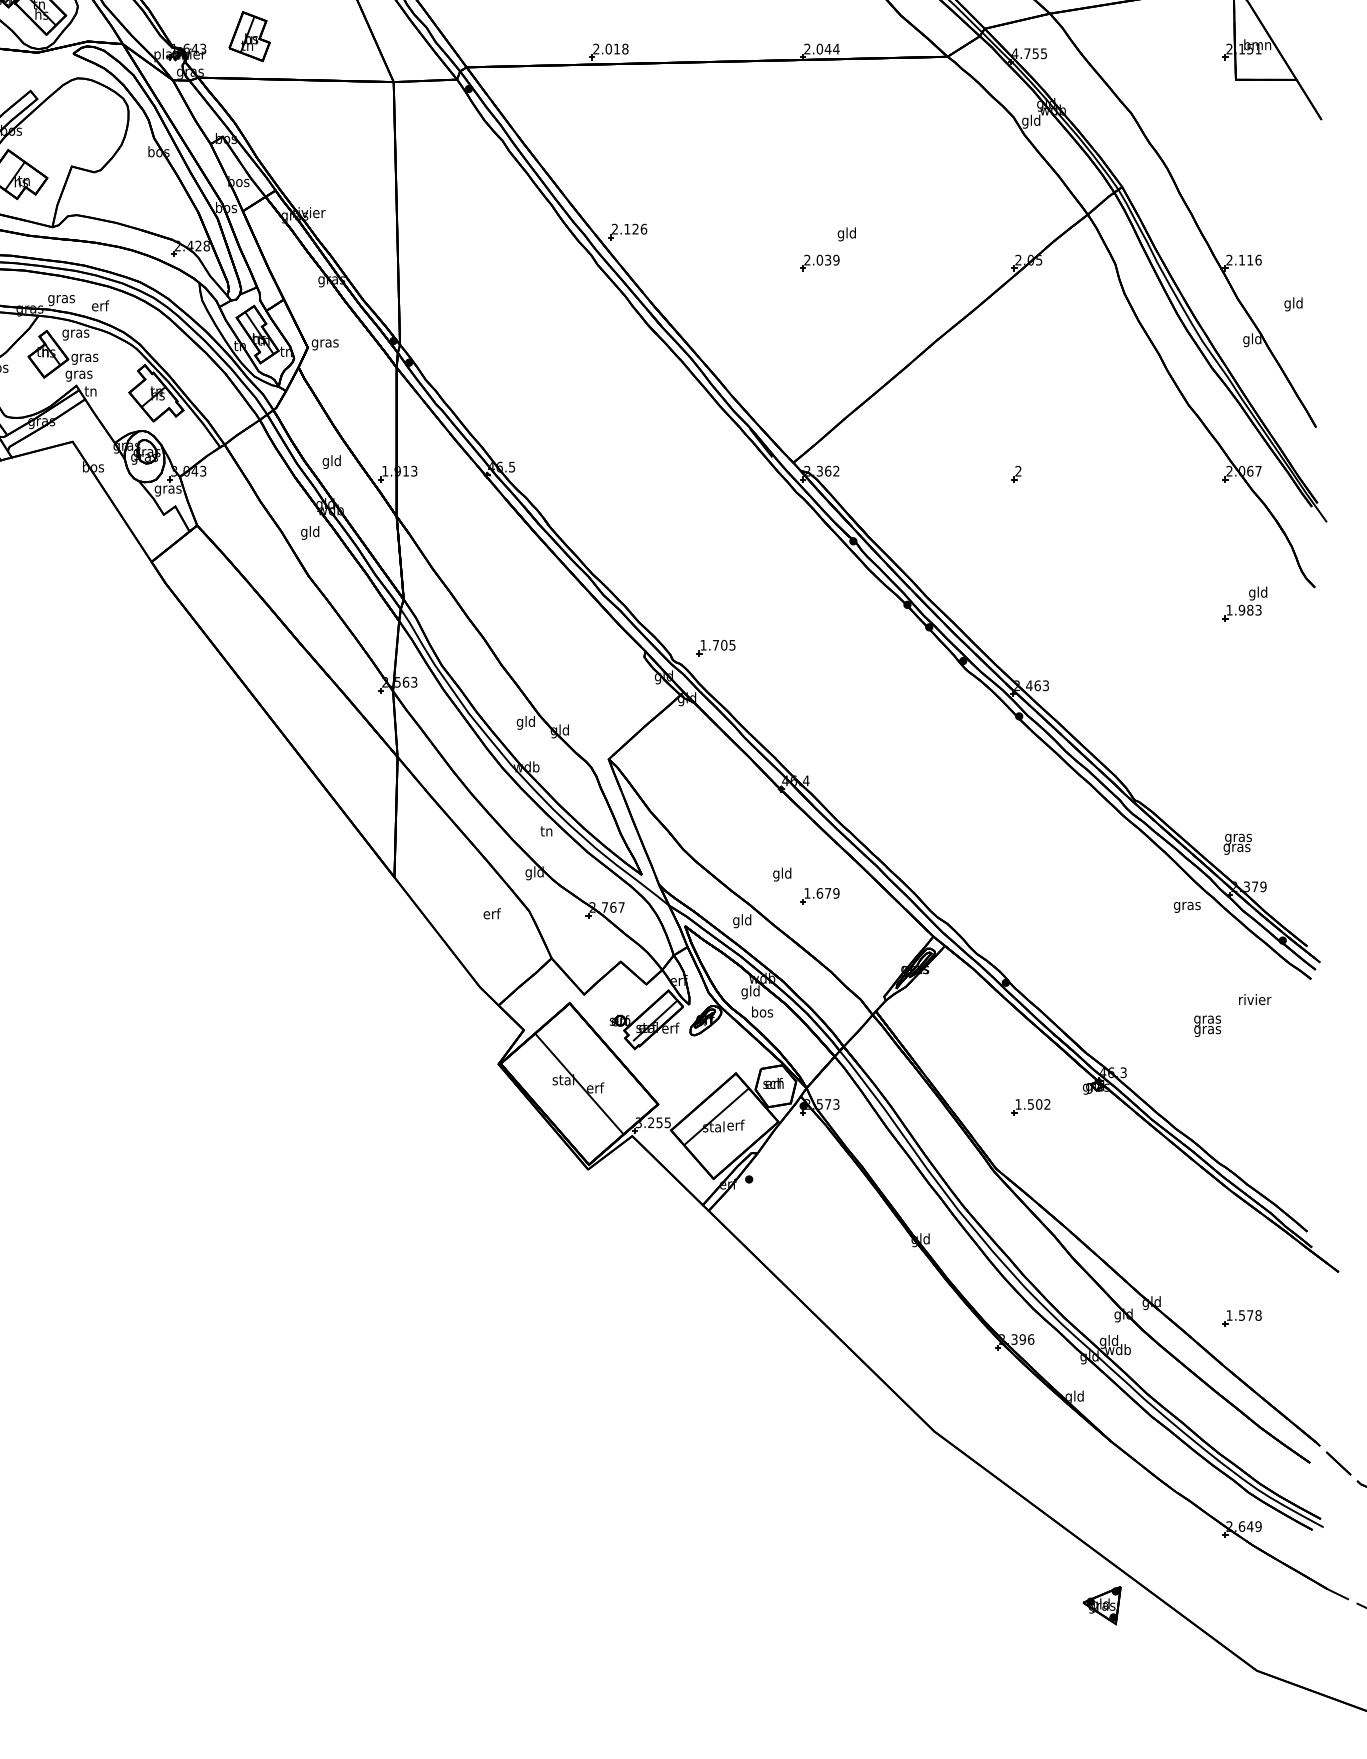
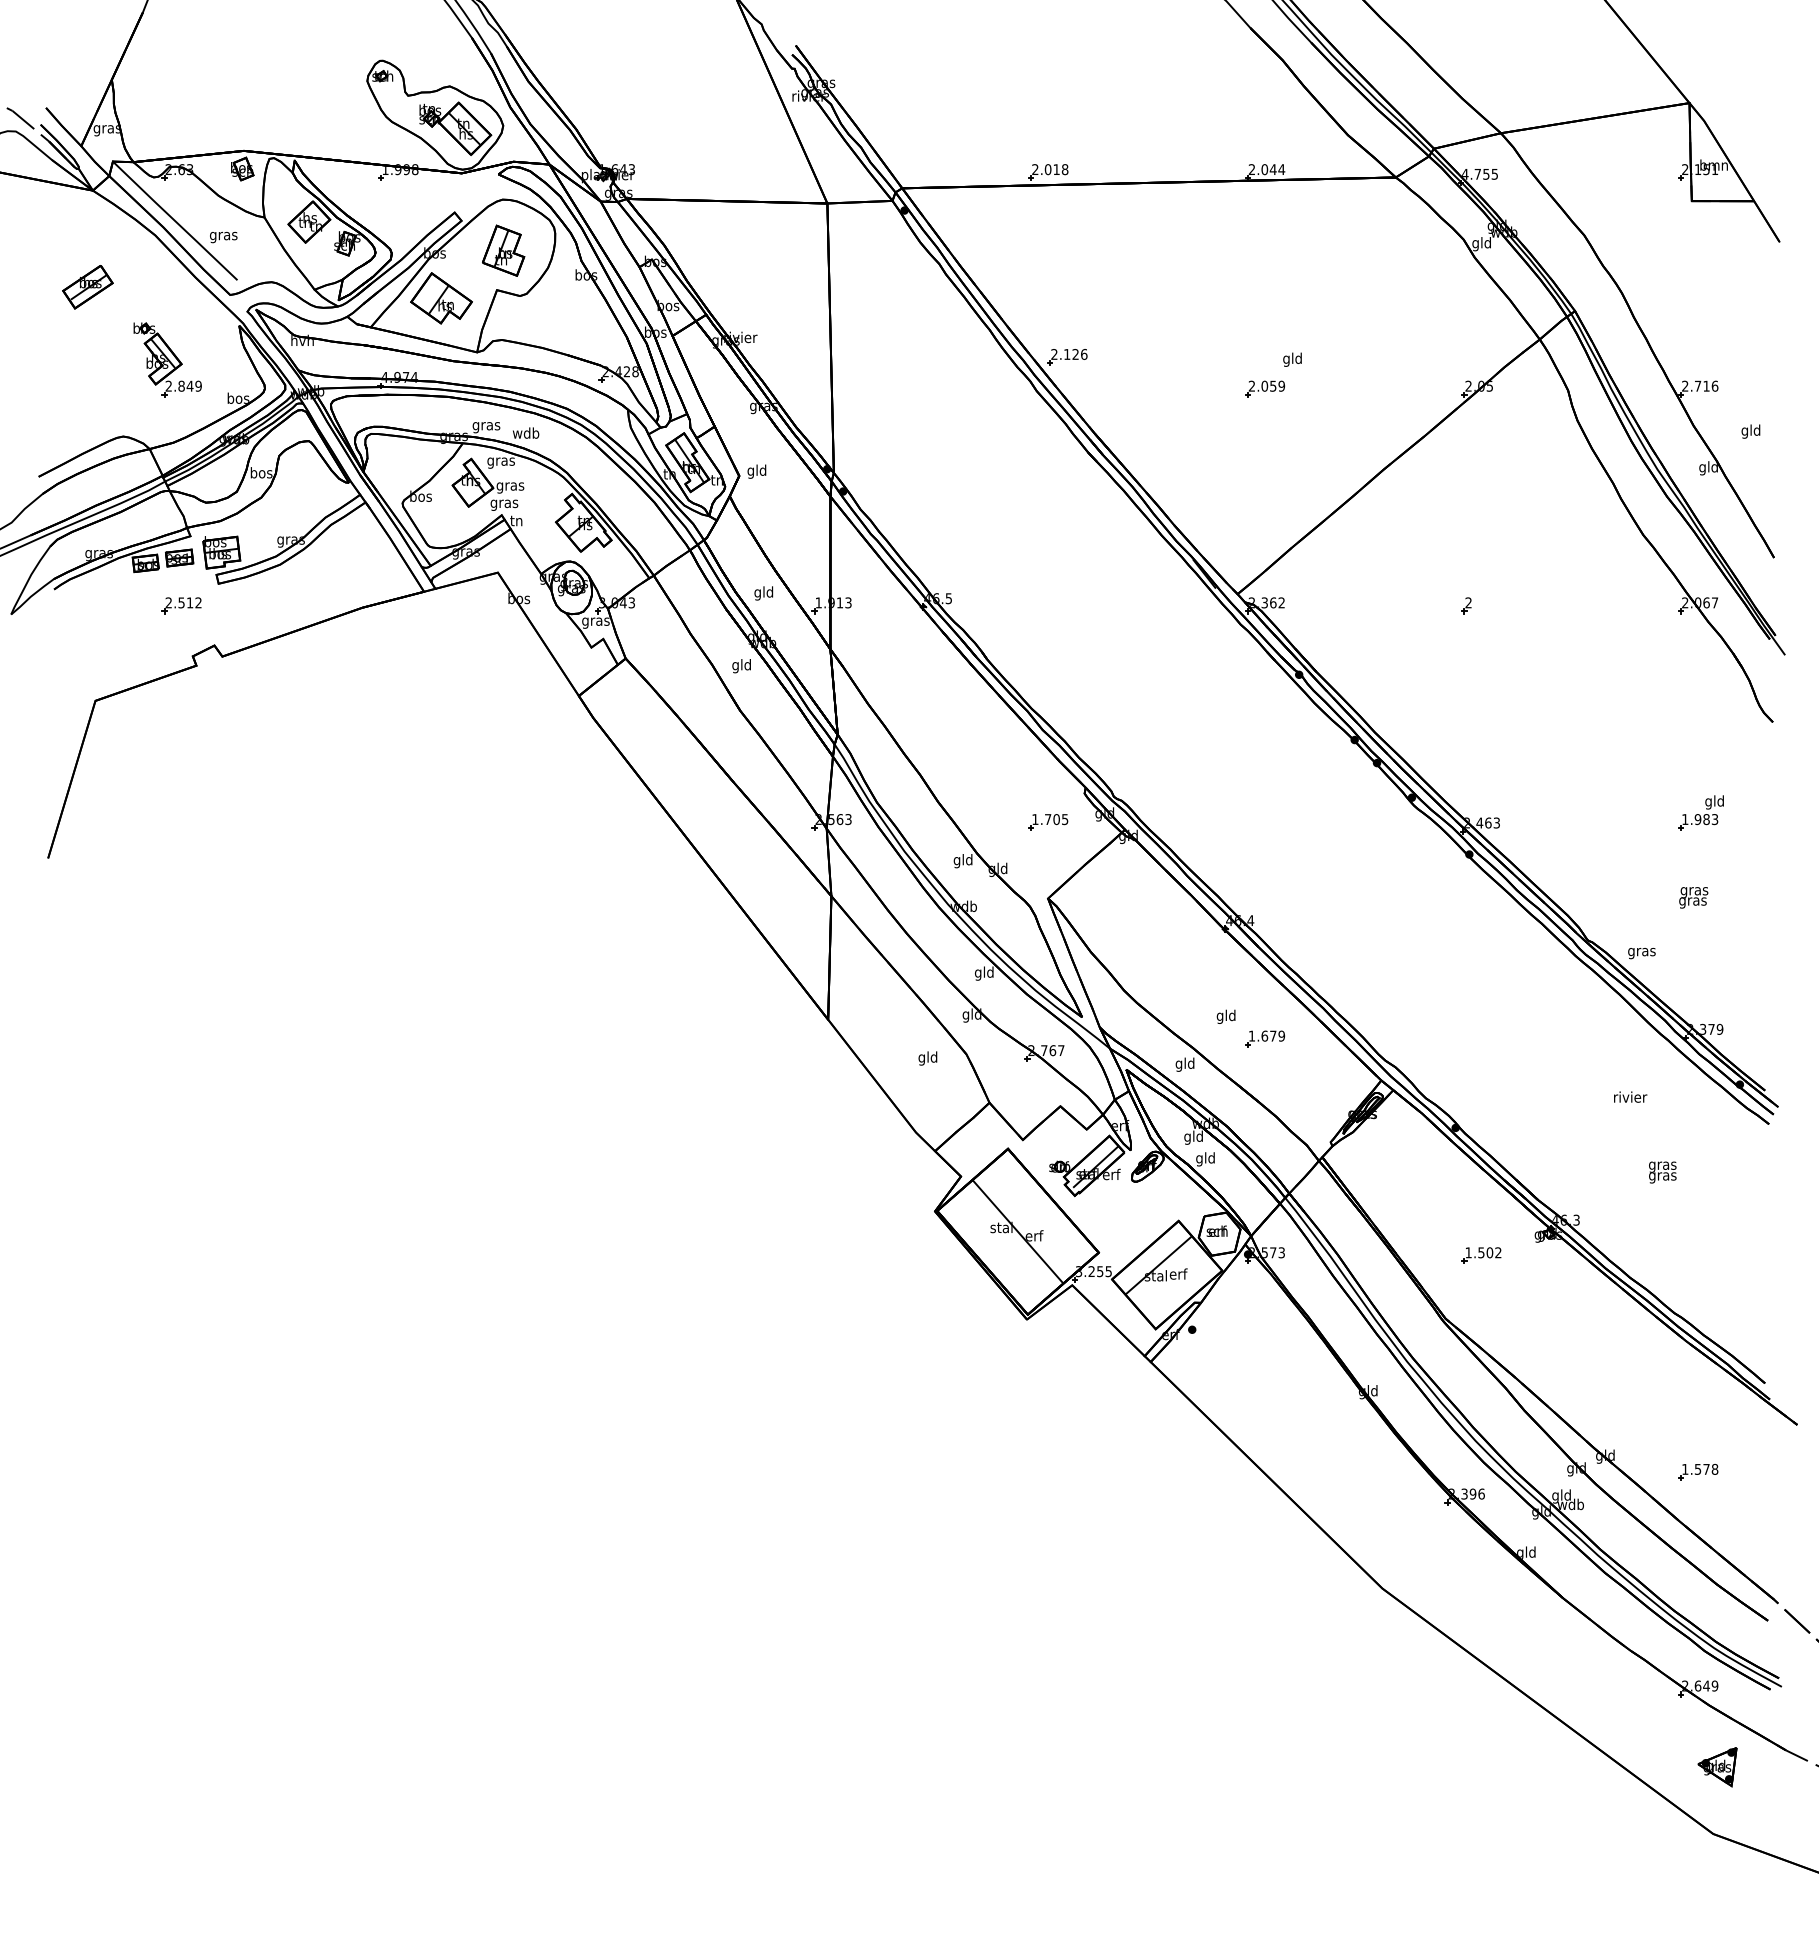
part: (249, 36) -> (503, 250), moved
text: (828, 259) -> (1273, 385), 2.039 -> 2.059
text: (1242, 259) -> (1698, 385), 2.116 -> 2.716
text: (99, 305) -> (525, 432), erf -> wdb
text: (324, 343) -> (756, 471), gras -> gld
part: (1244, 603) -> (1700, 812), moved
part: (716, 648) -> (1048, 822), moved
text: (545, 832) -> (983, 973), tn -> gld
text: (1237, 844) -> (1693, 897), moved
text: (1186, 907) -> (1641, 953), moved
text: (491, 915) -> (927, 1058), erf -> gld
text: (1255, 998) -> (1630, 1096), moved
text: (762, 1013) -> (1205, 1159), bos -> gld
part: (1102, 1605) -> (1717, 1767), moved

